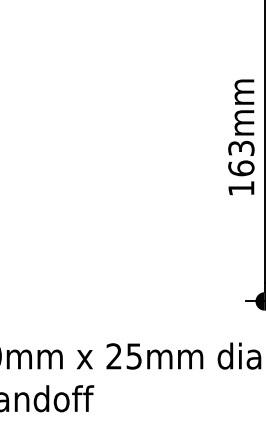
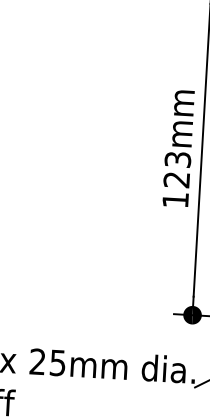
text: (241, 168) -> (176, 179), 163mm -> 123mm

